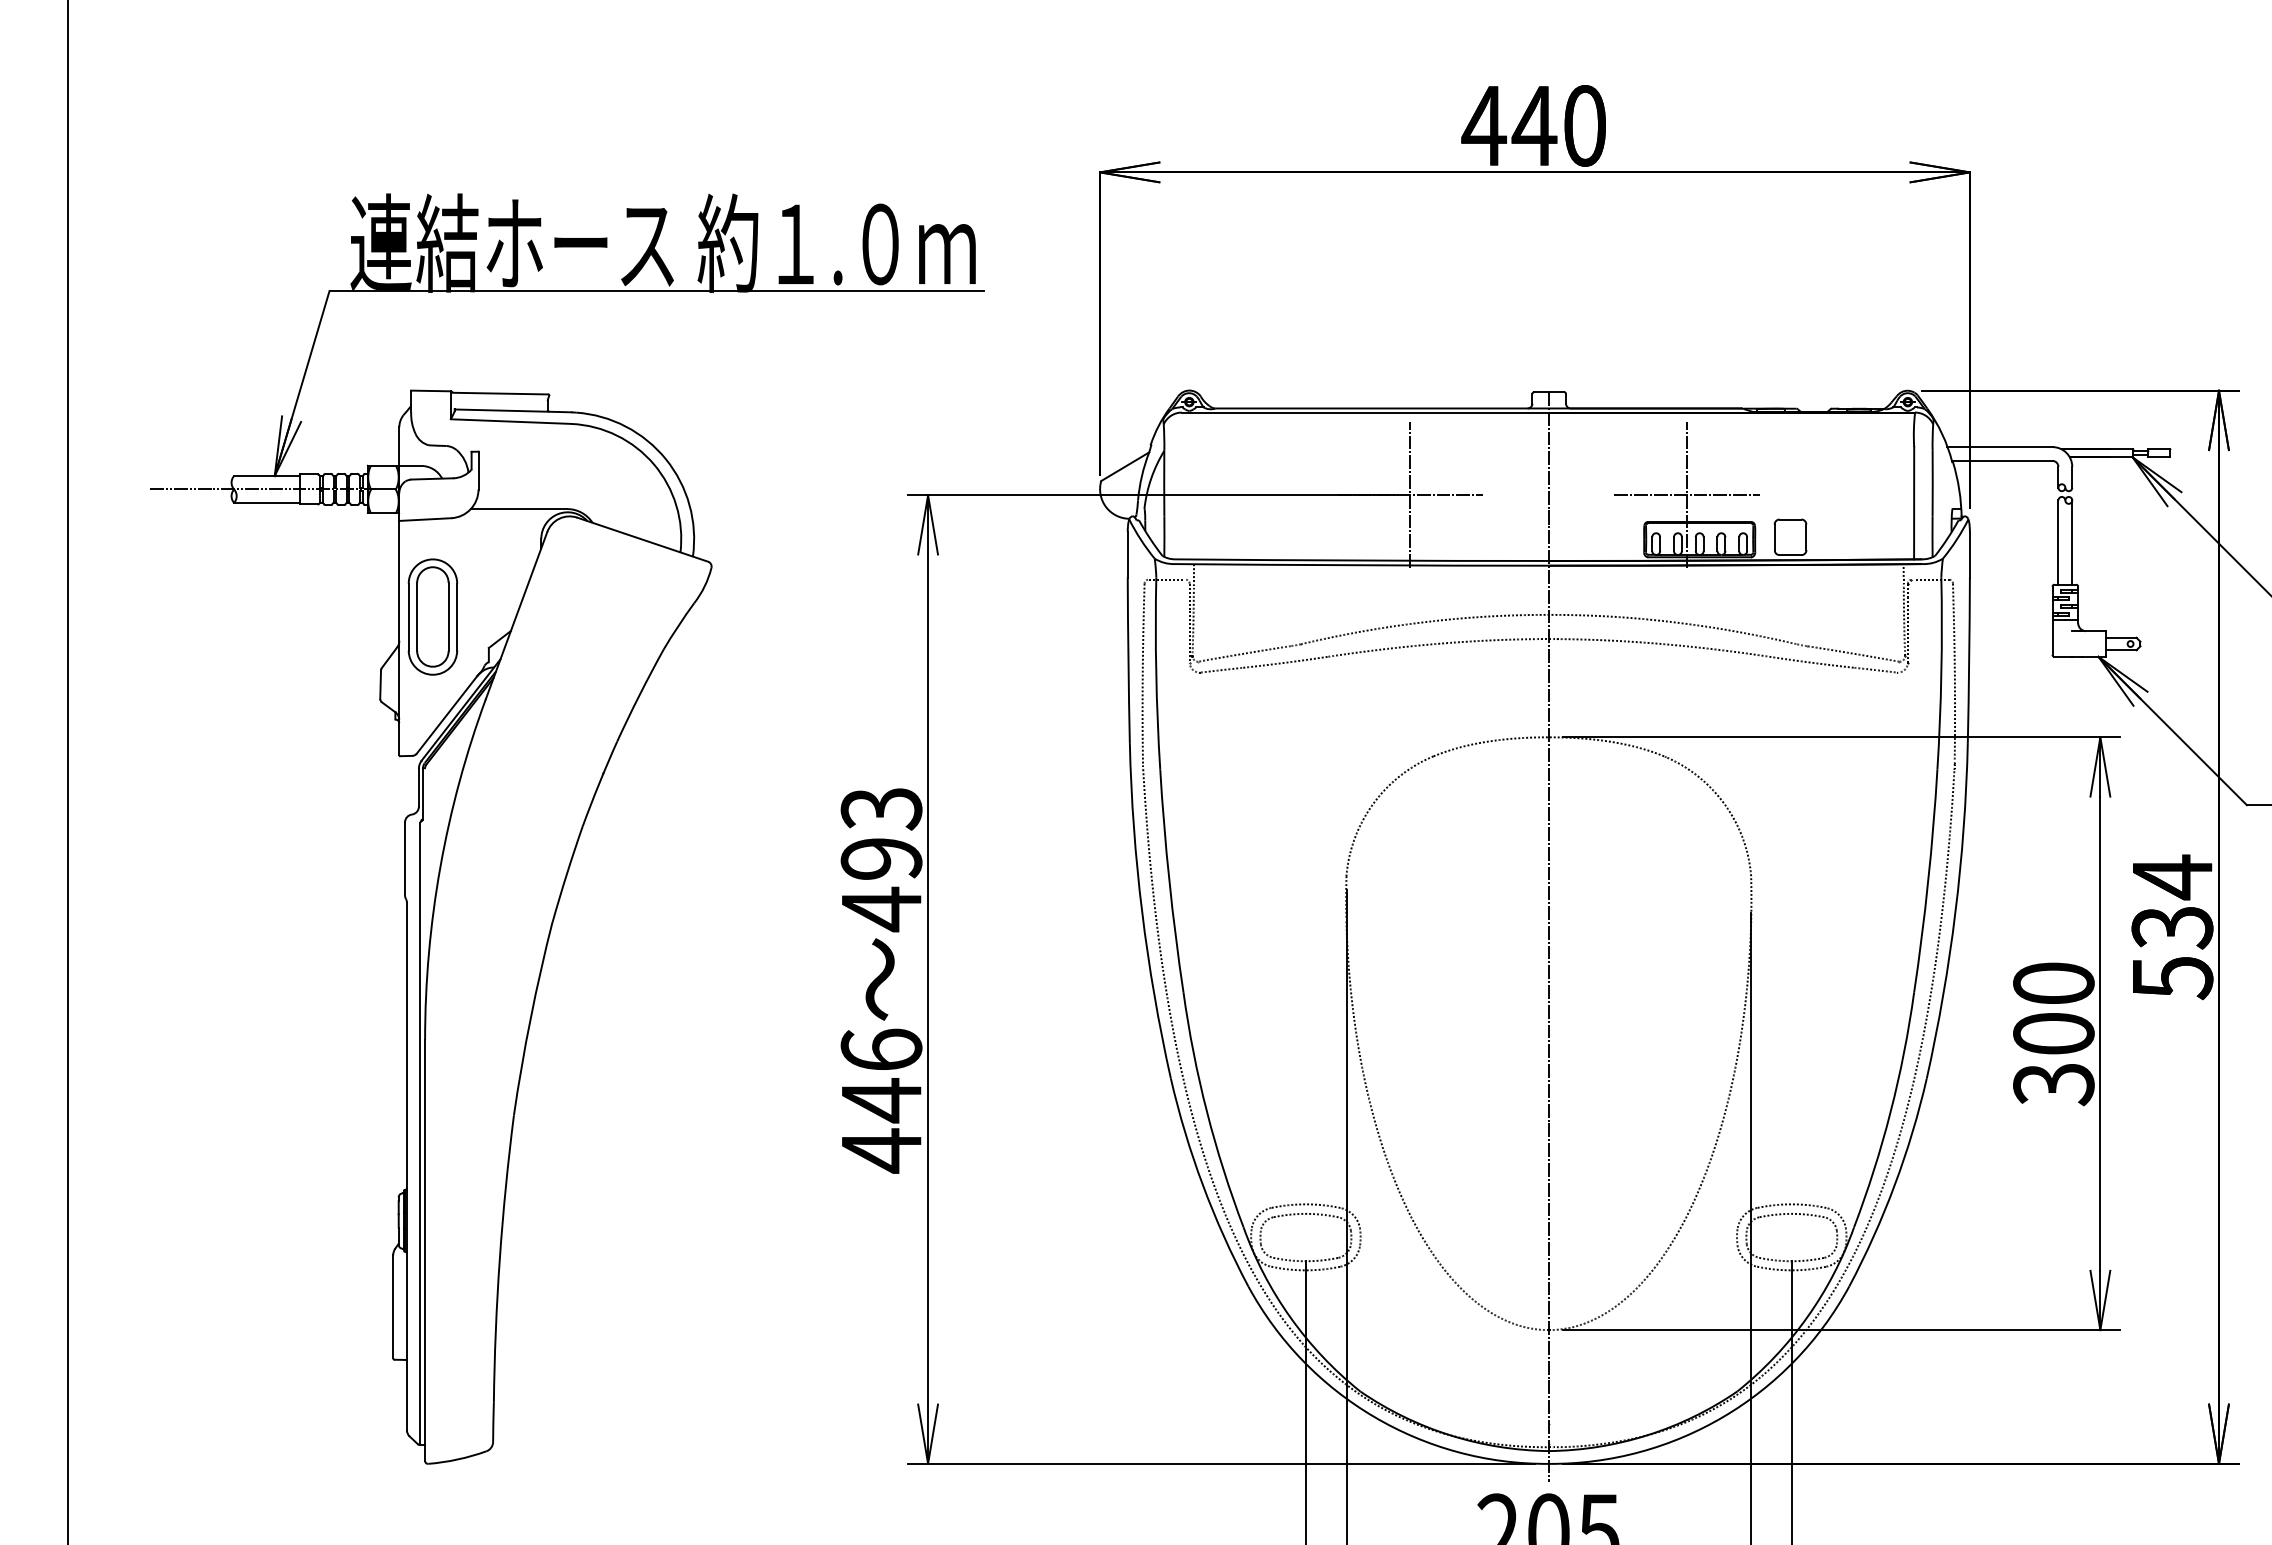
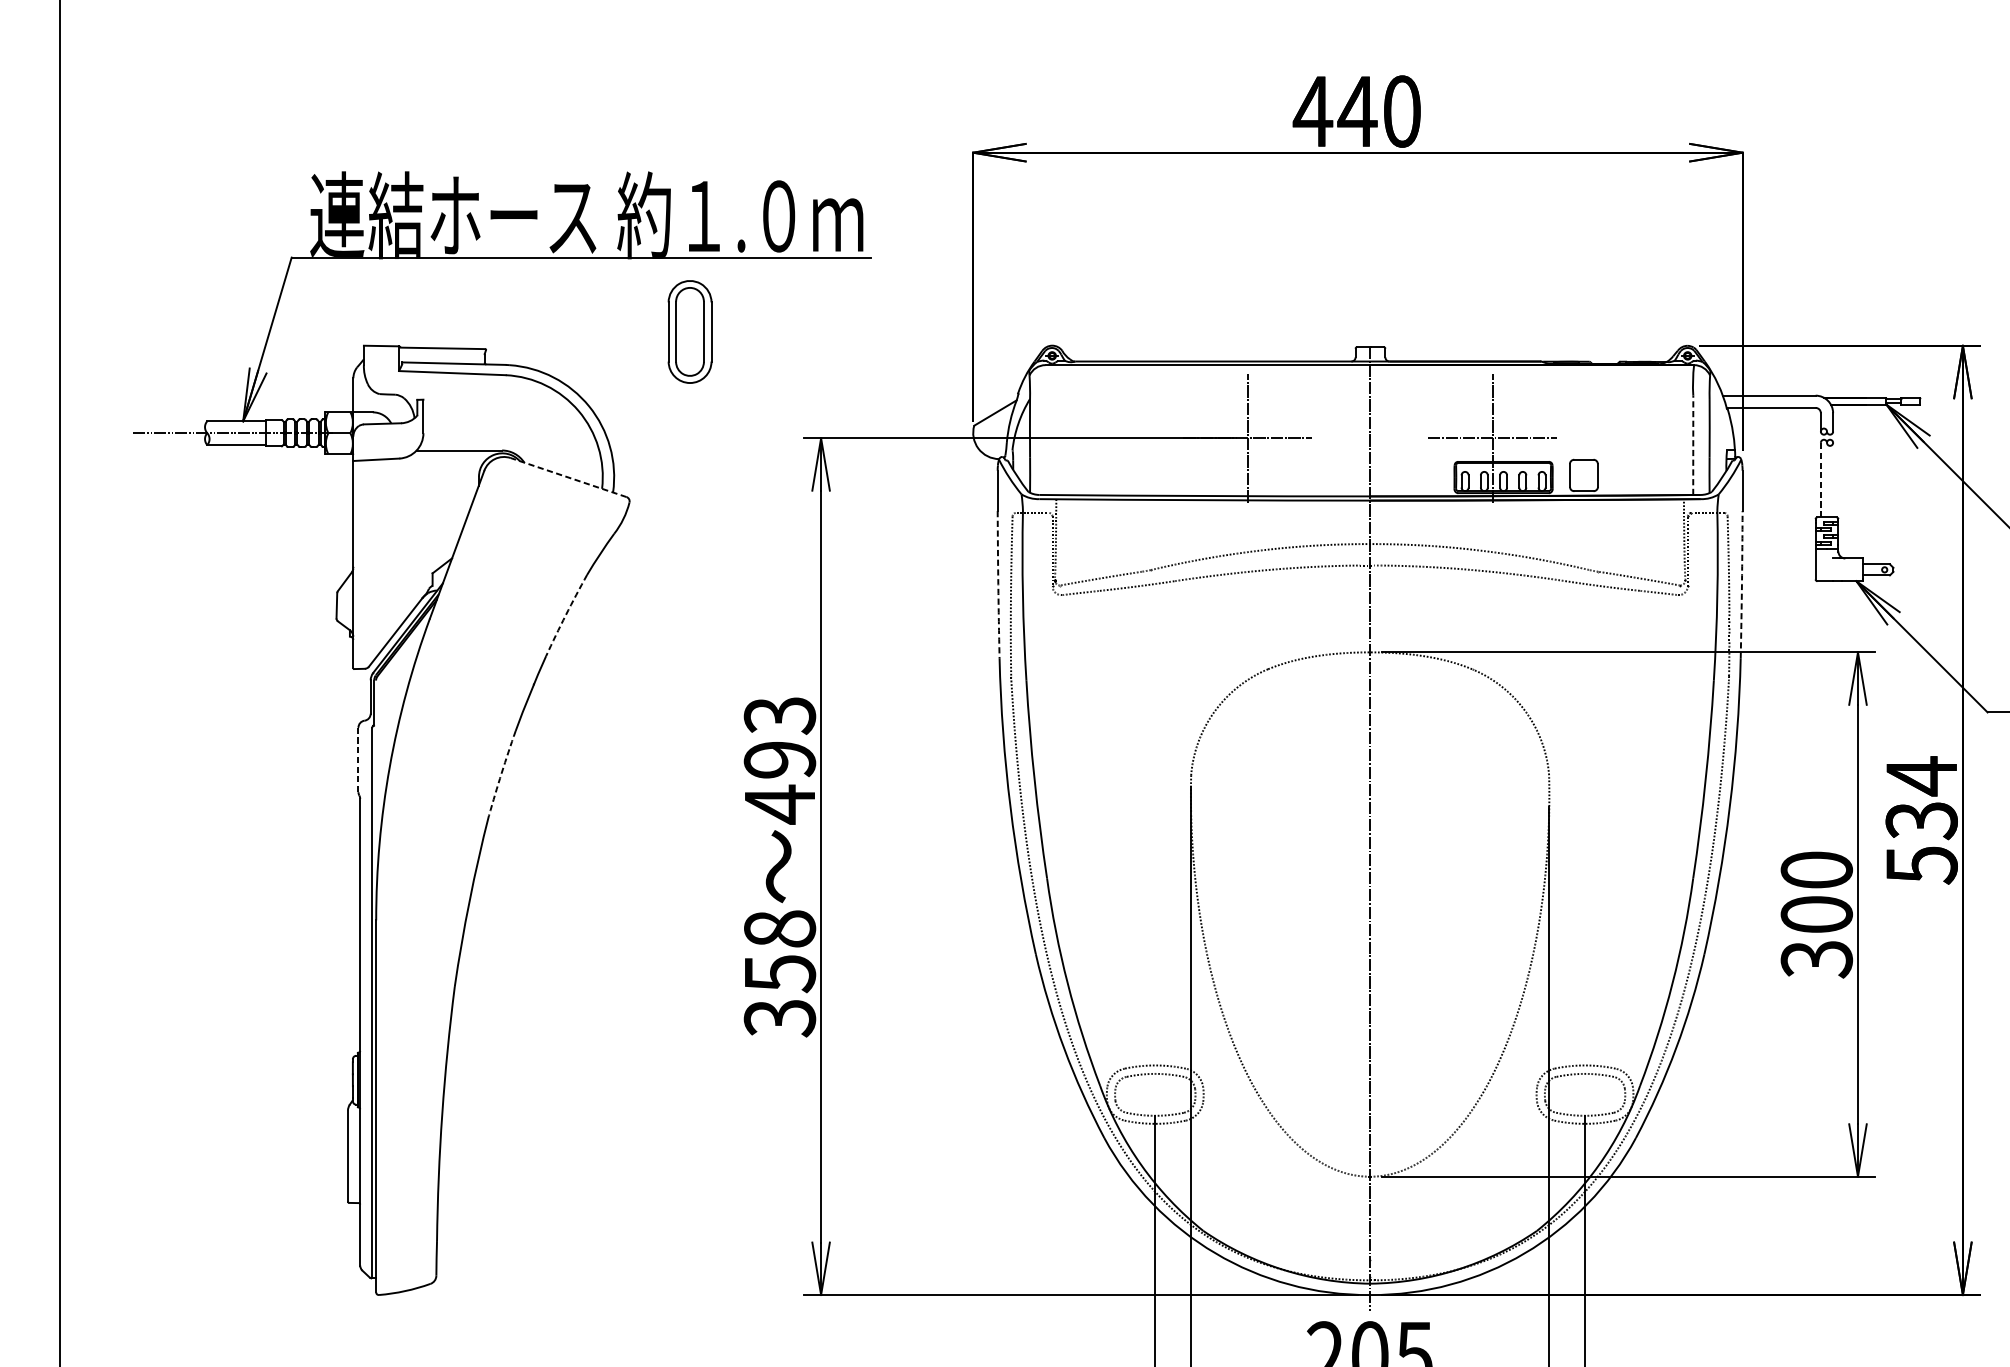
line: (1914, 502) -> (1693, 444), solid -> dashed
line: (642, 539) -> (568, 477), solid -> dashed
line: (2058, 542) -> (1820, 480), solid -> dashed
line: (2072, 542) -> (1833, 480), removed
part: (432, 616) -> (689, 331), moved
arc: (1128, 660) -> (998, 584), solid -> dashed
arc: (1969, 660) -> (1742, 584), solid -> dashed
arc: (639, 695) -> (565, 615), solid -> dashed
line: (405, 858) -> (358, 759), solid -> dashed
arc: (566, 873) -> (501, 772), solid -> dashed
text: (881, 1100) -> (779, 973), 446 -> 358

